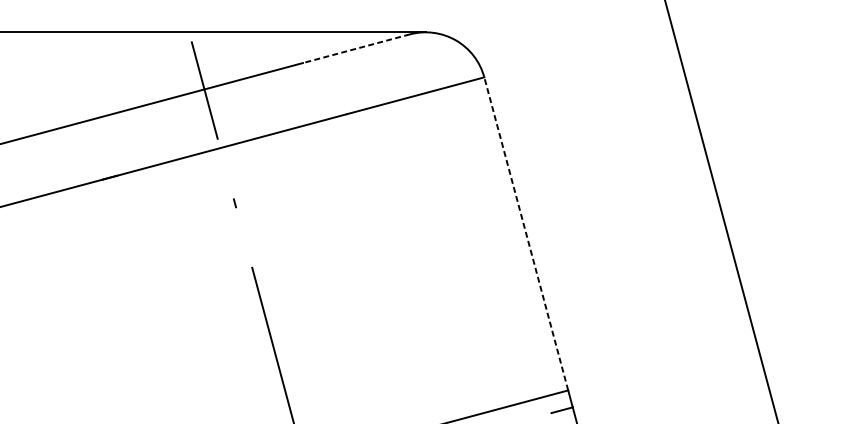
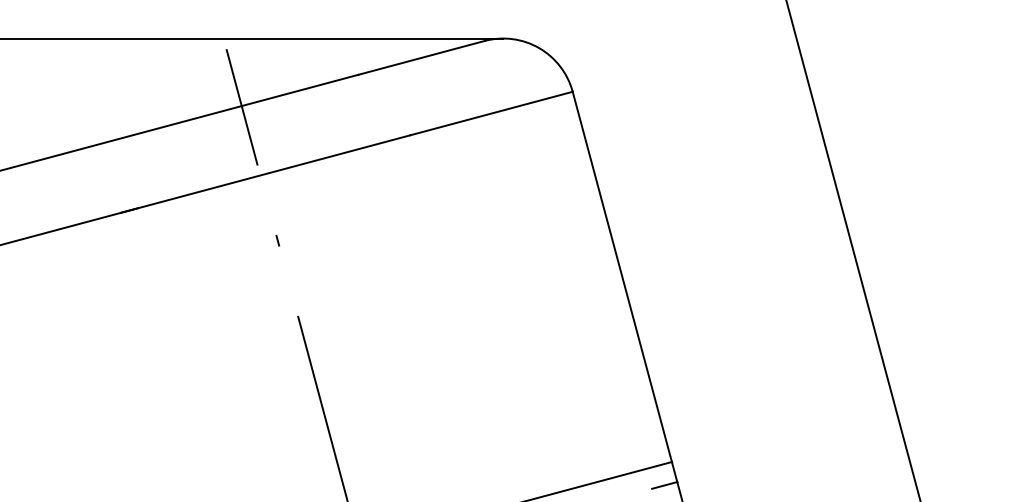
line: (355, 49) -> (420, 58), dashed -> solid
line: (526, 233) -> (622, 276), dashed -> solid

